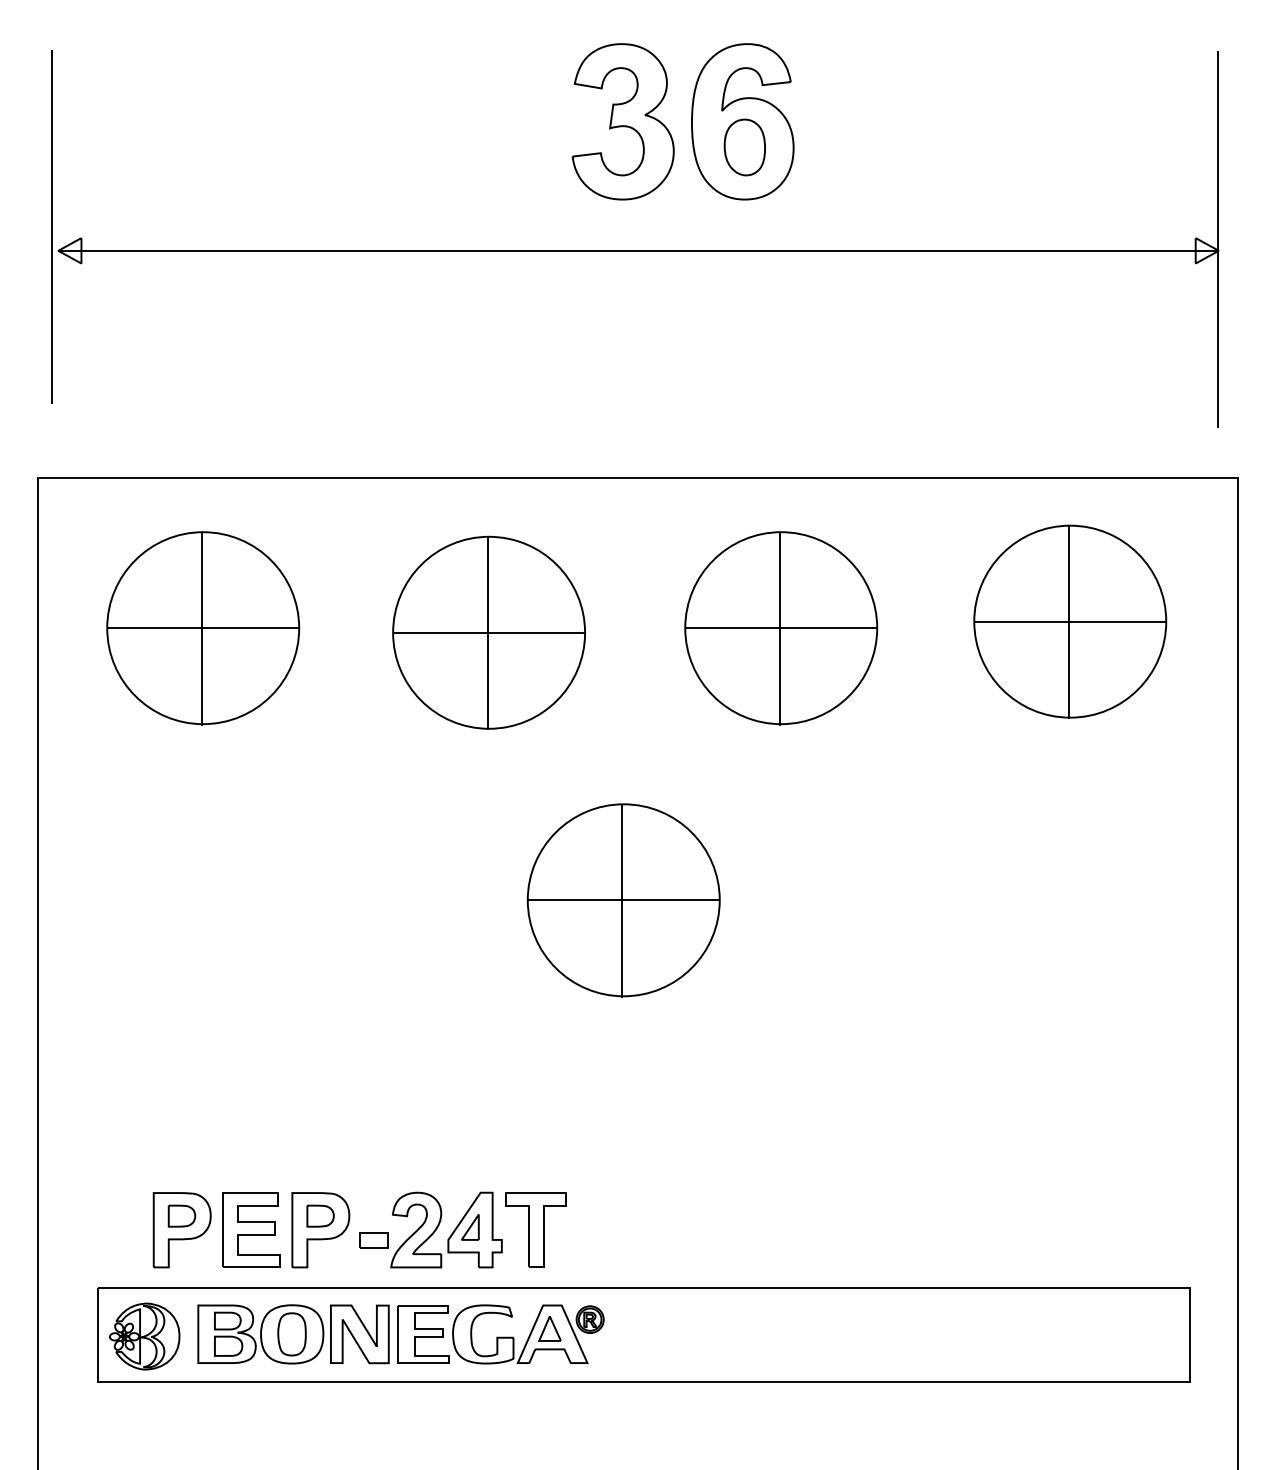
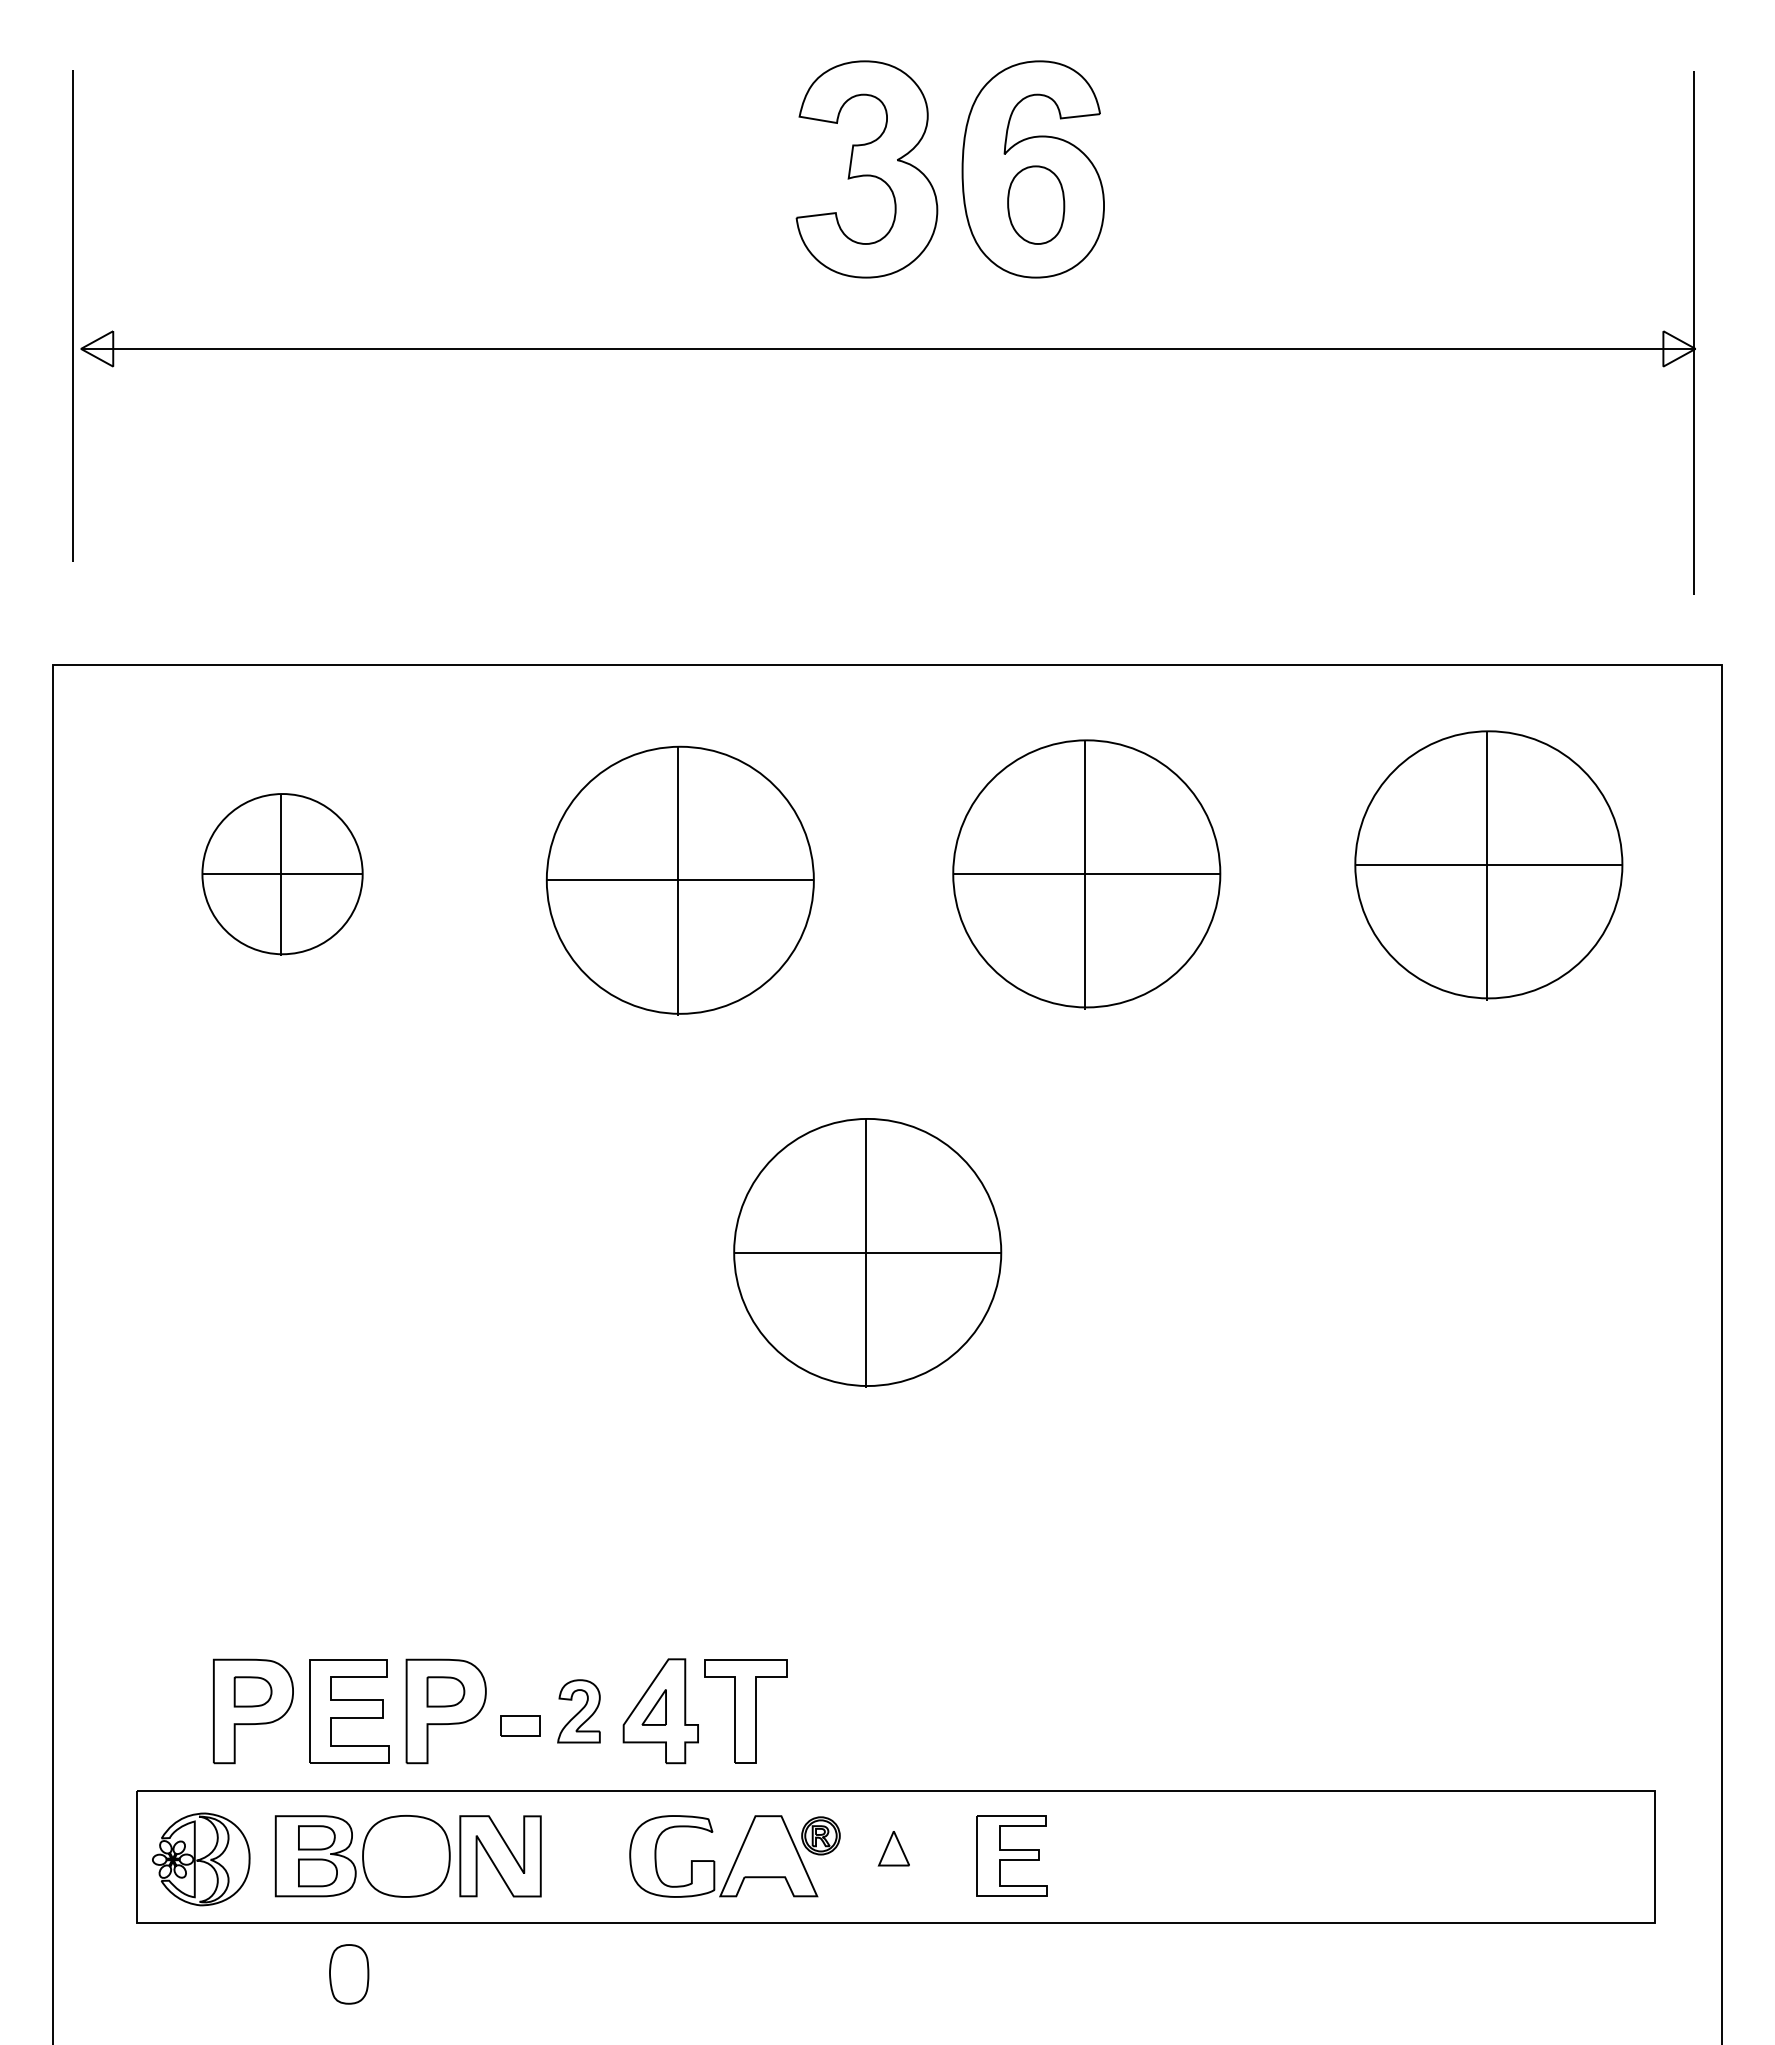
part: (203, 628) -> (282, 874), size x0.6
part: (415, 1230) -> (578, 1711), size x0.6
part: (549, 1328) -> (893, 1848), moved
part: (423, 1333) -> (1011, 1855), moved
part: (292, 1334) -> (349, 1974), moved

